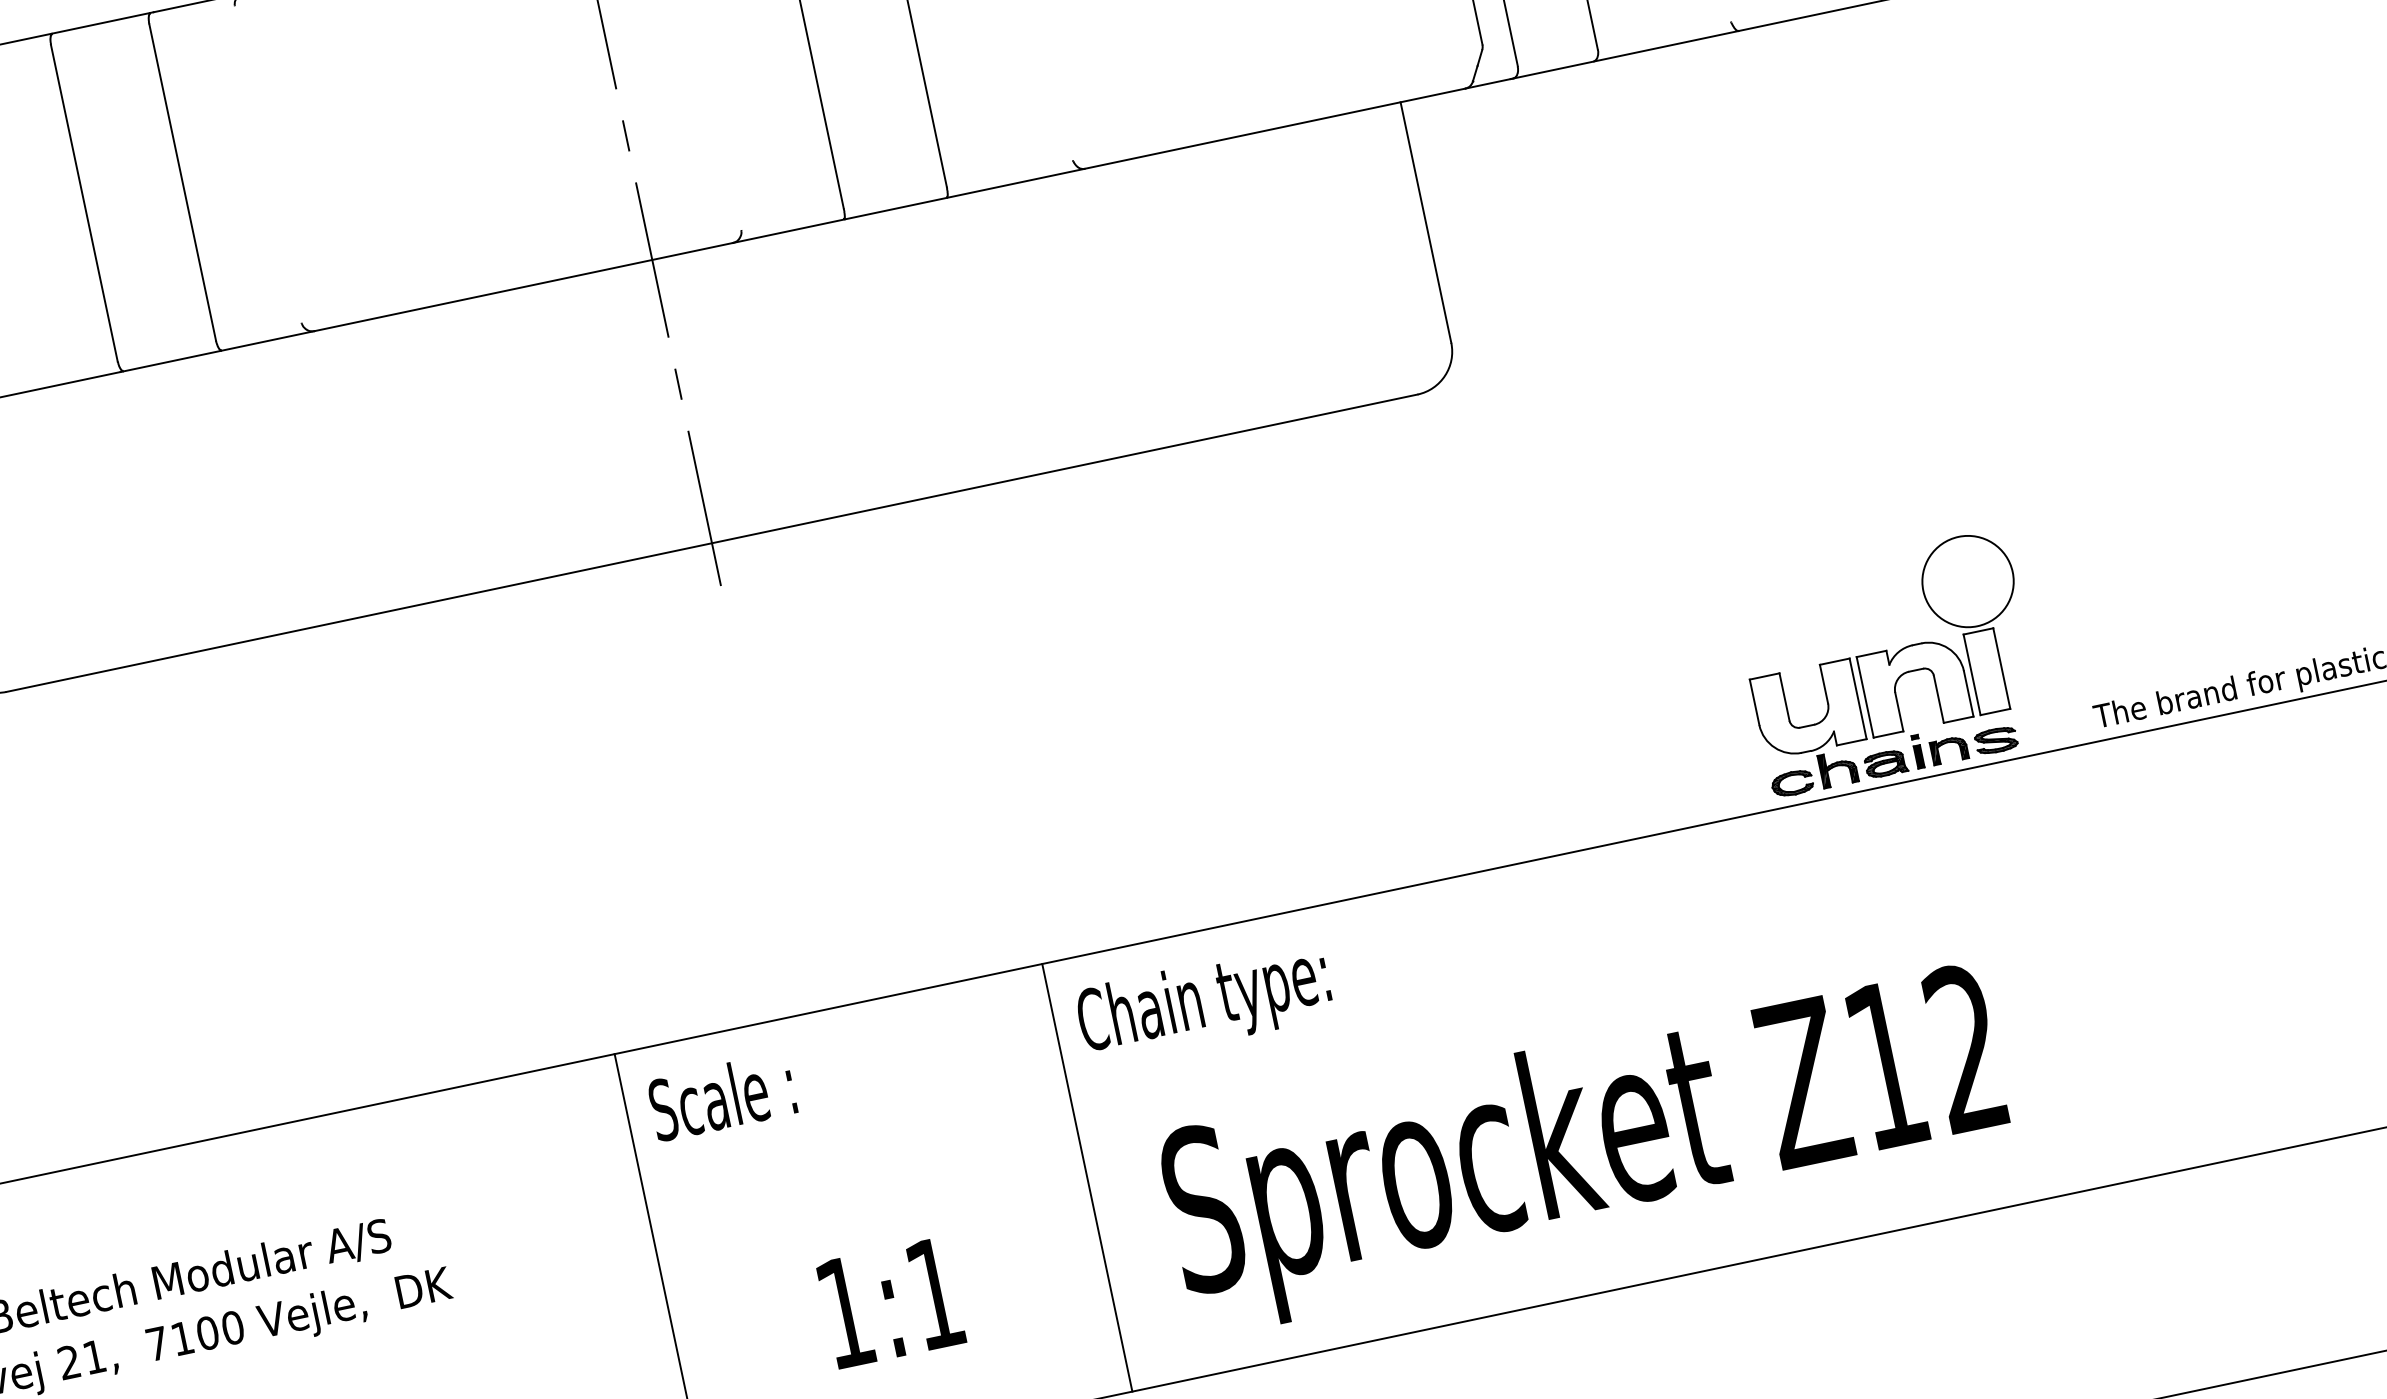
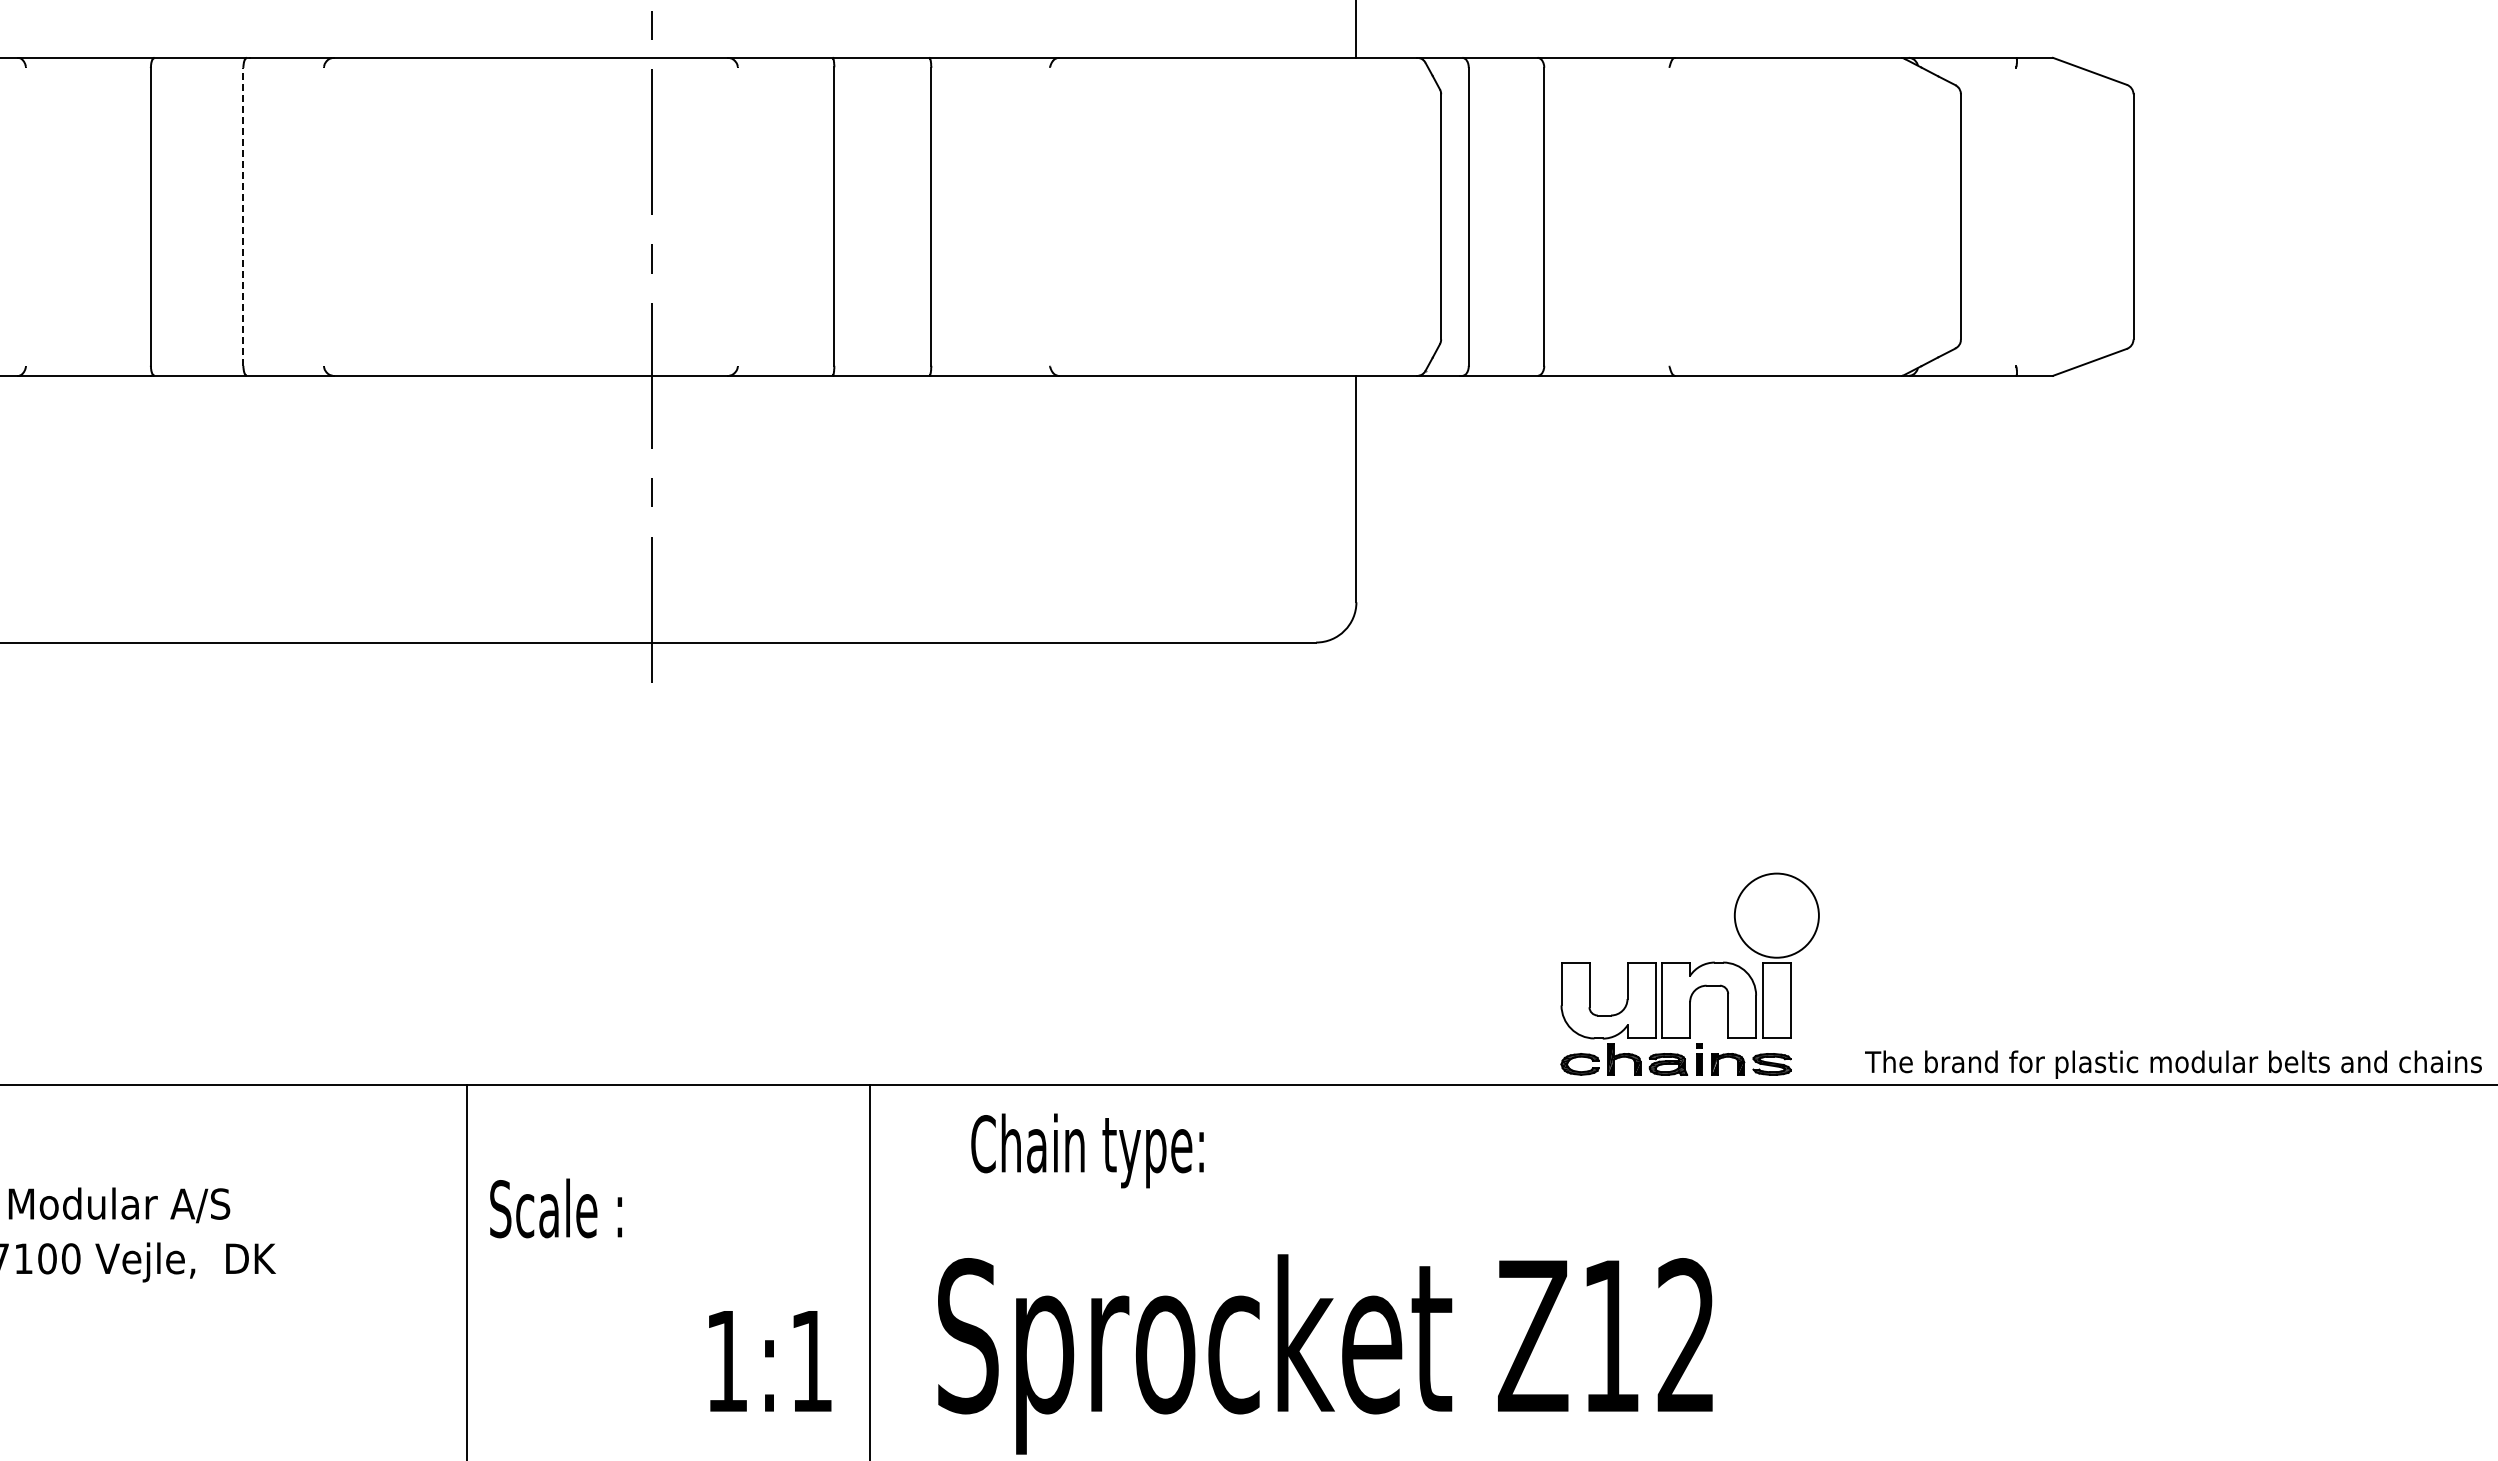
line: (182, 182) -> (243, 216), solid -> dashed
text: (1204, 1003) -> (1087, 1150), moved
text: (721, 1097) -> (555, 1208), moved
text: (891, 1303) -> (770, 1361), moved

